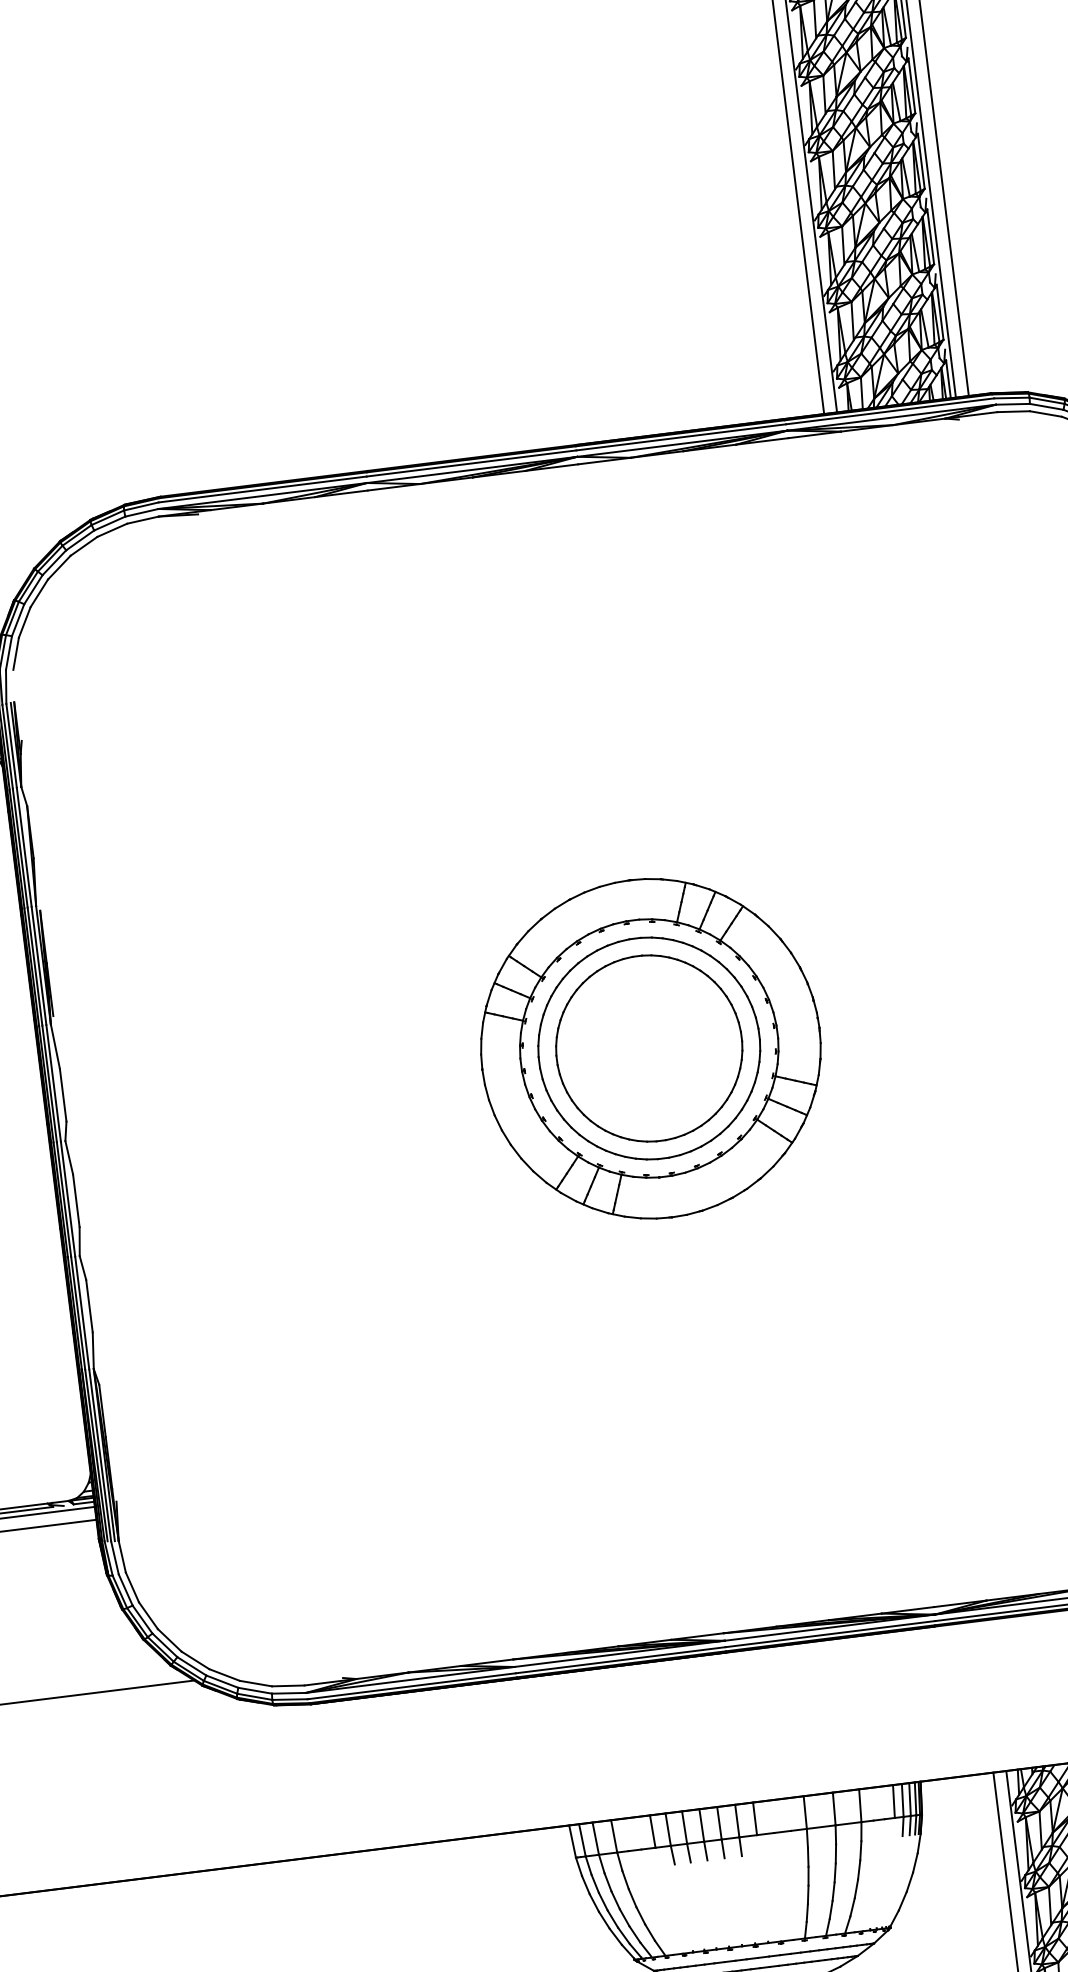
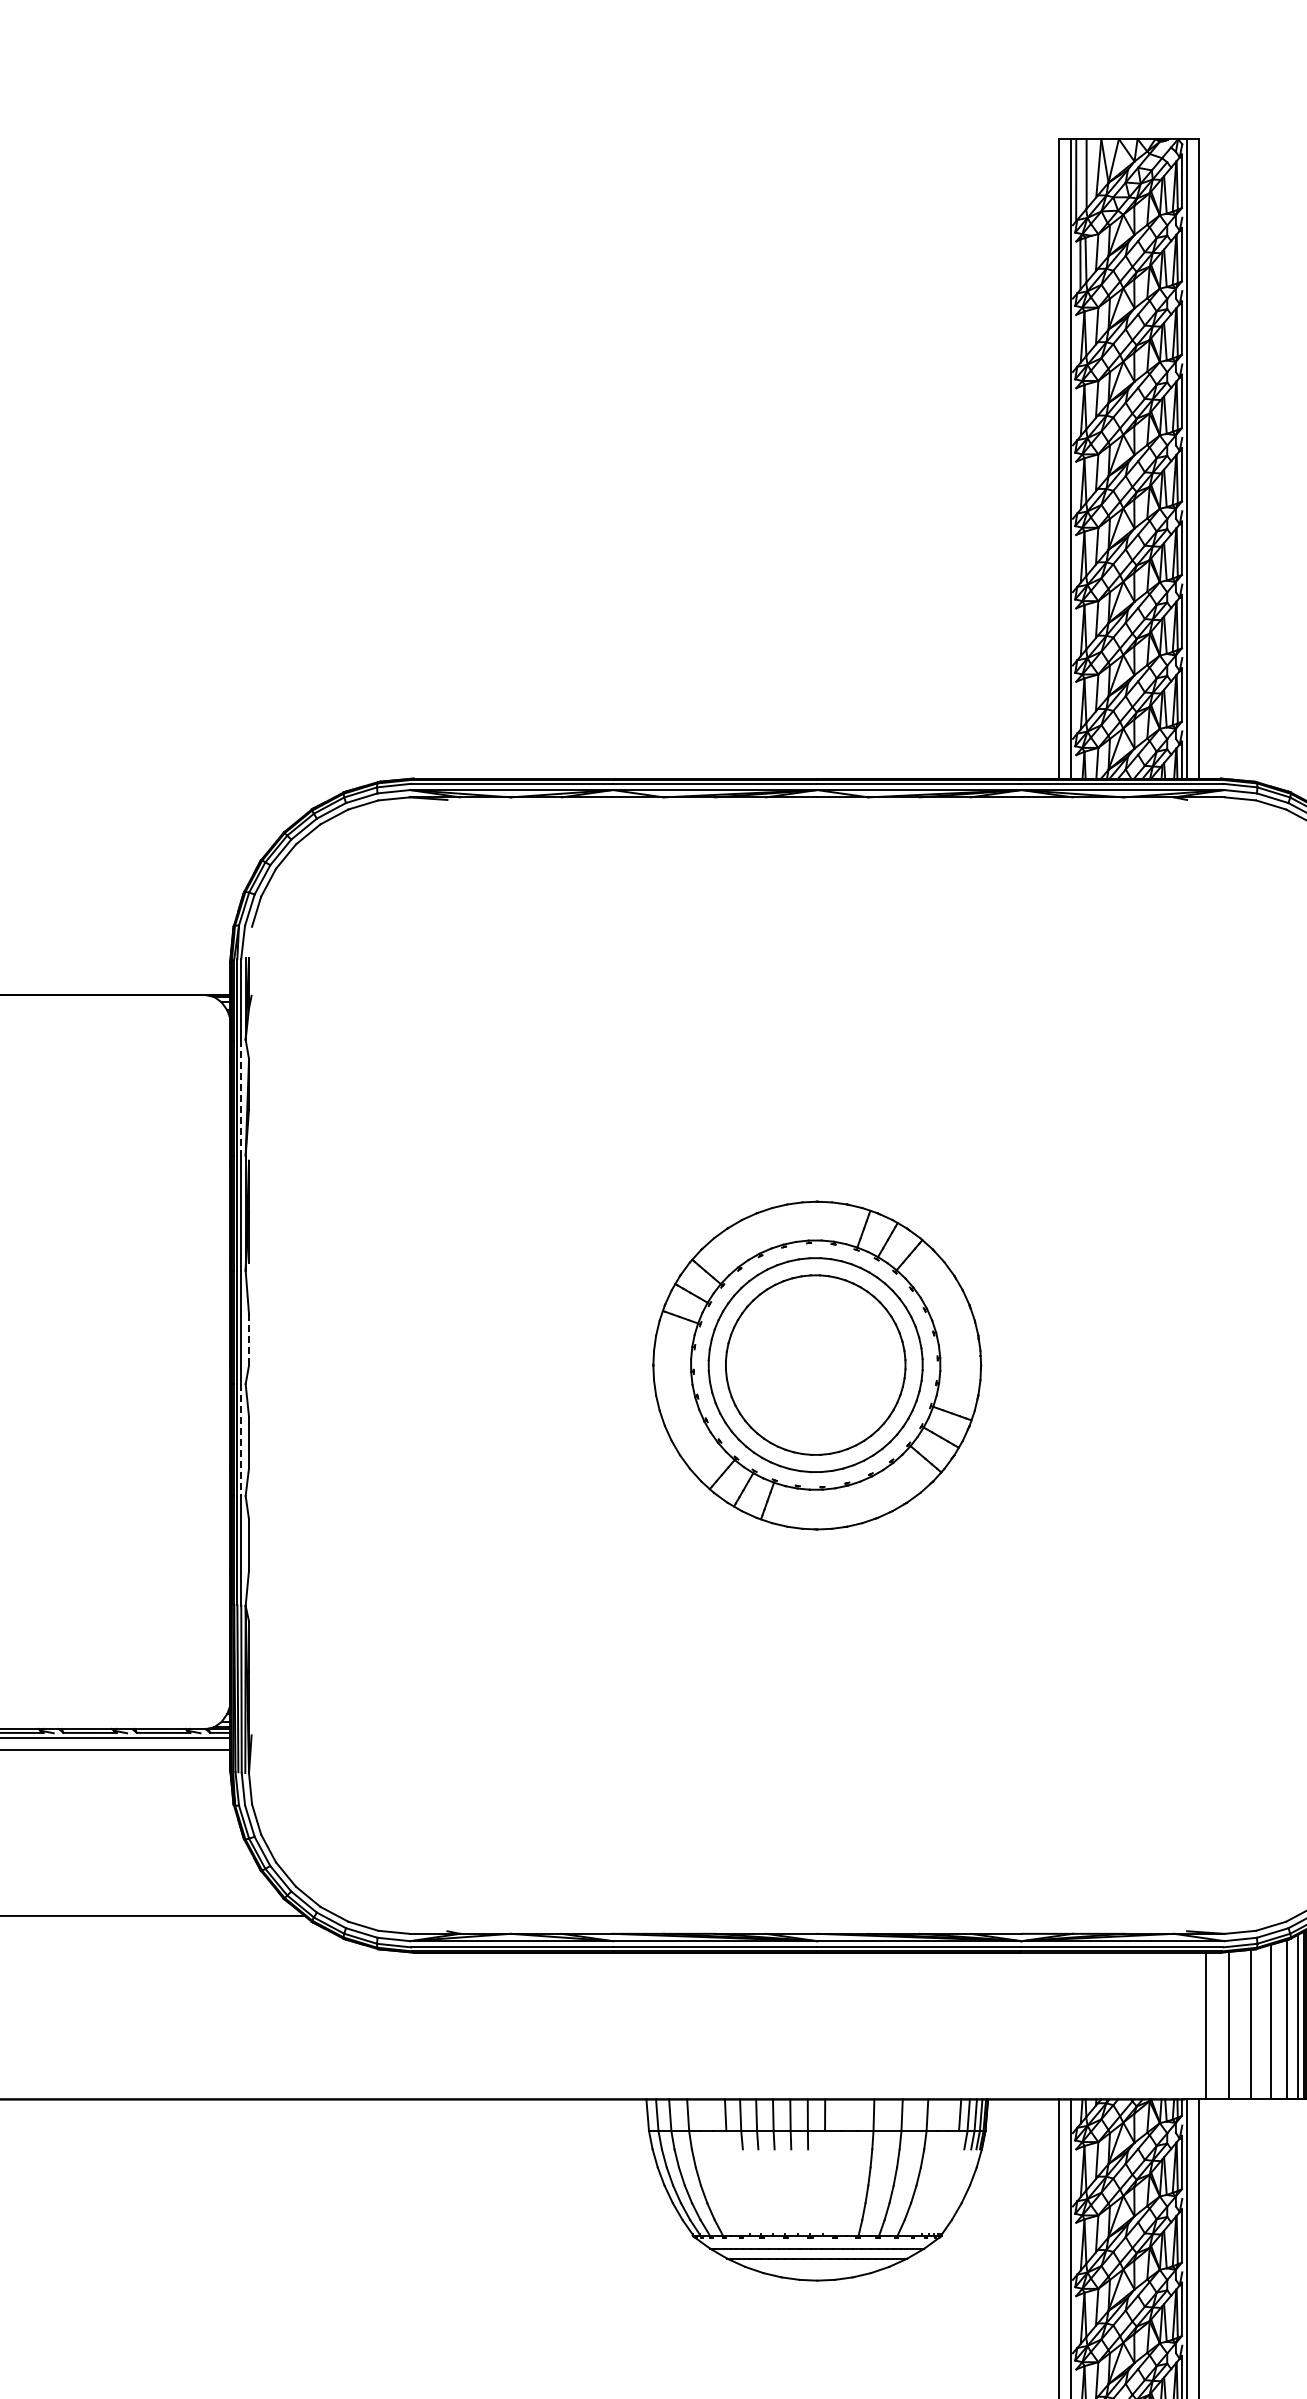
line: (24, 846) -> (241, 1097), solid -> dashed
line: (63, 1094) -> (249, 1339), solid -> dashed
line: (68, 1198) -> (241, 1439), solid -> dashed

